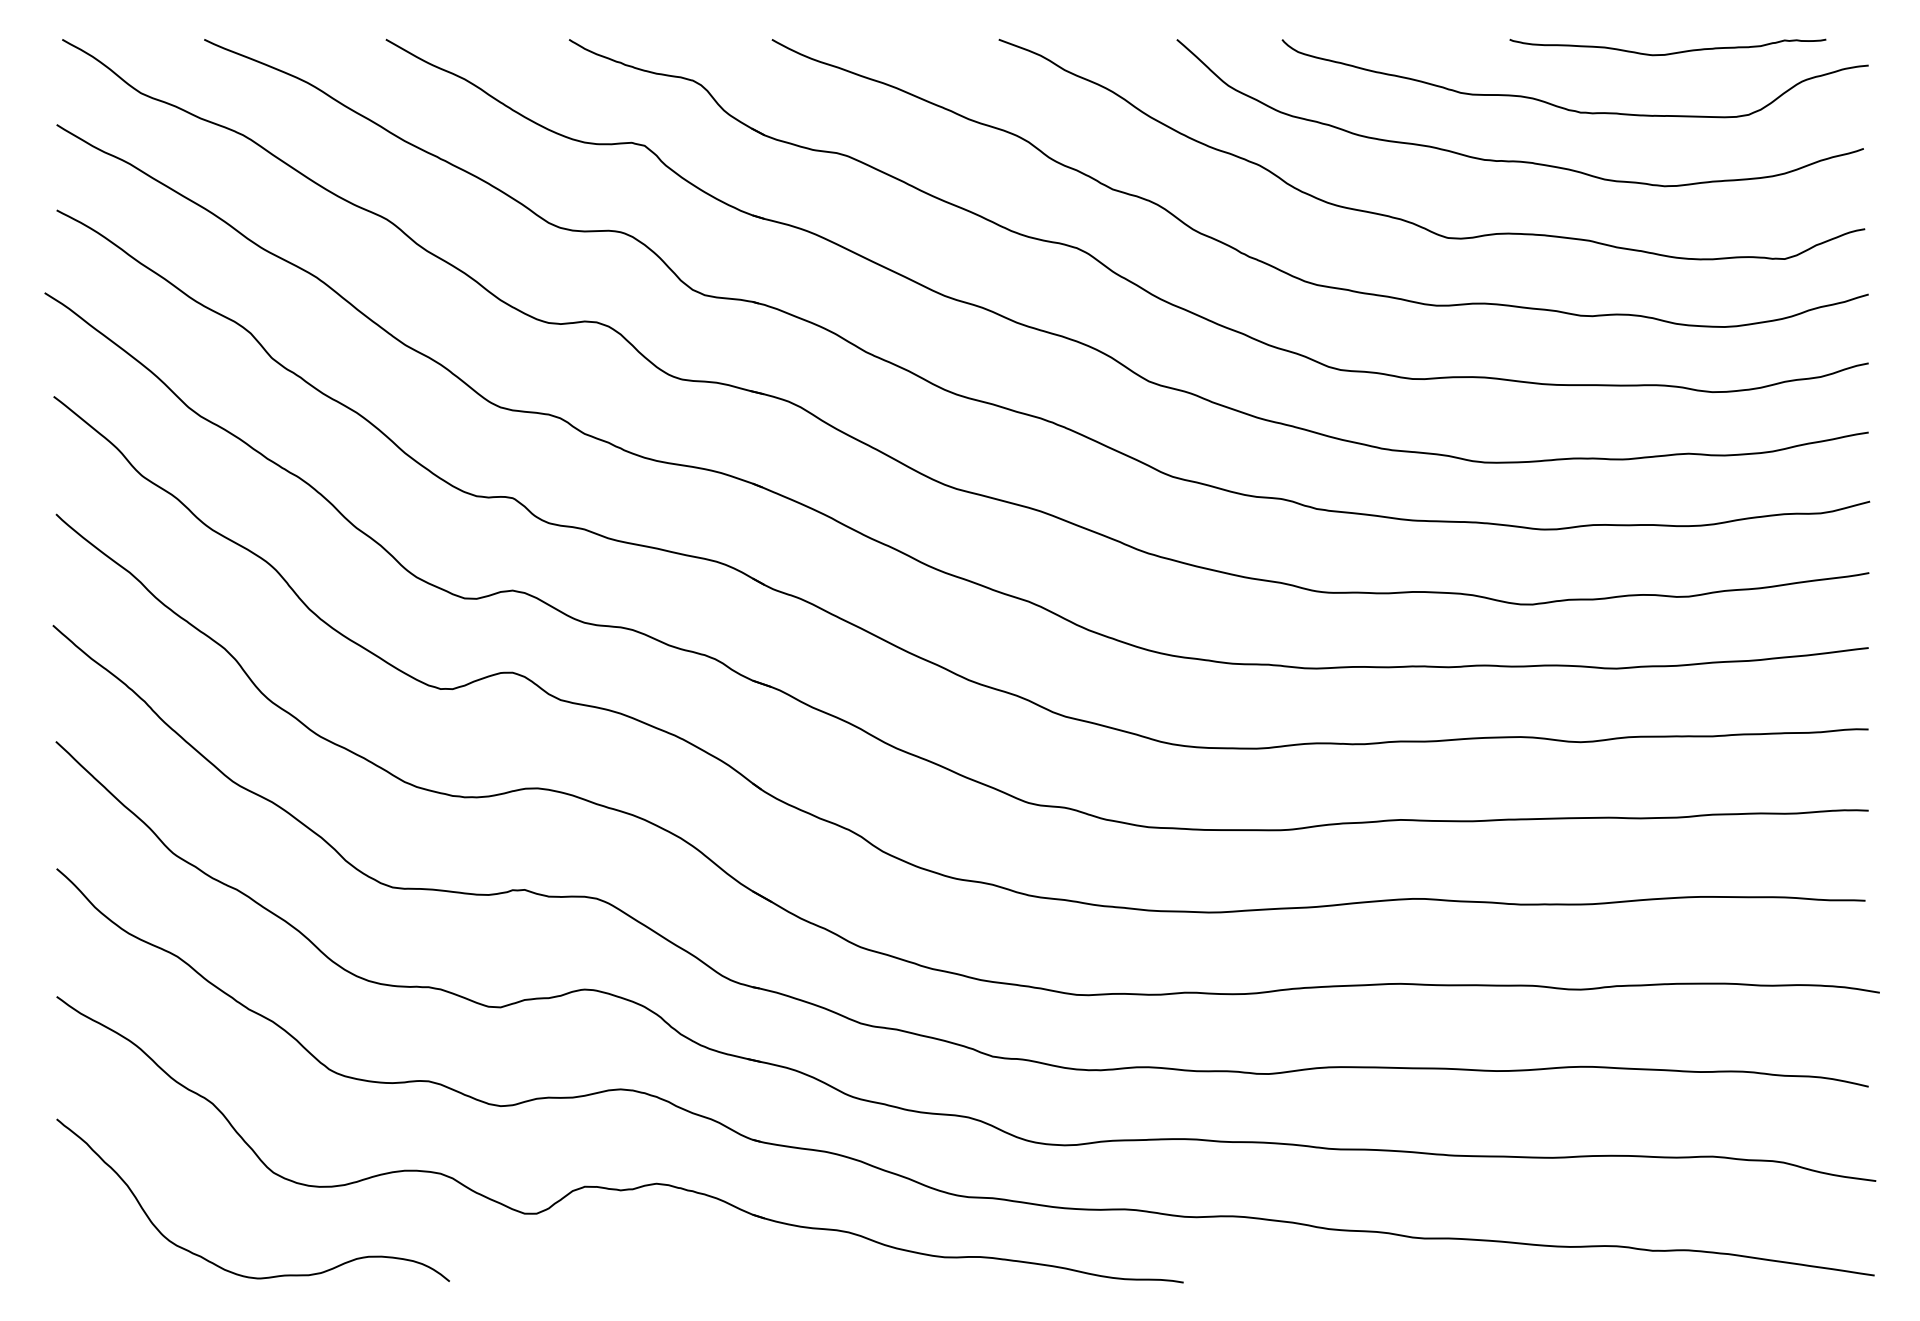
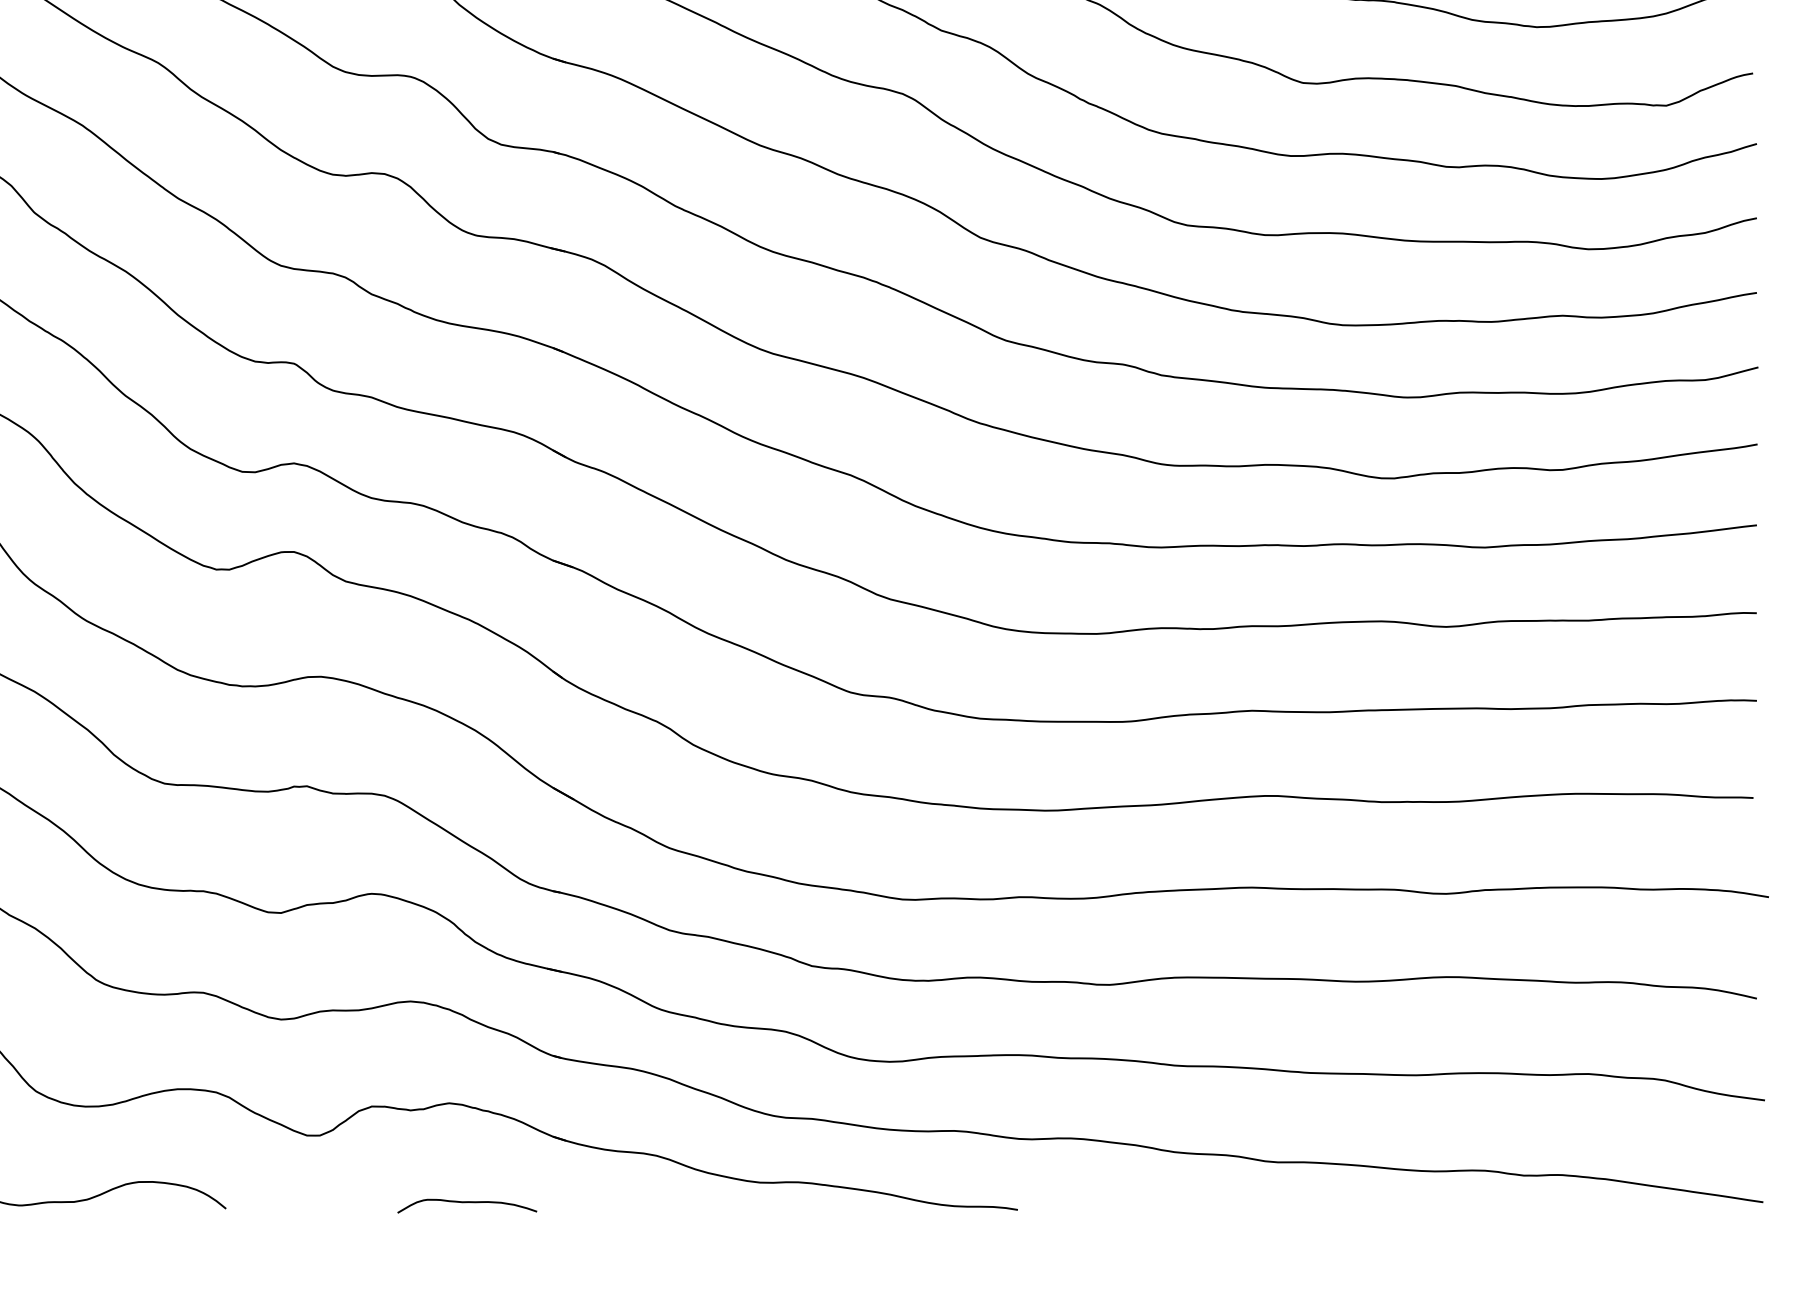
curve: (673, 1276) -> (467, 1203), added

